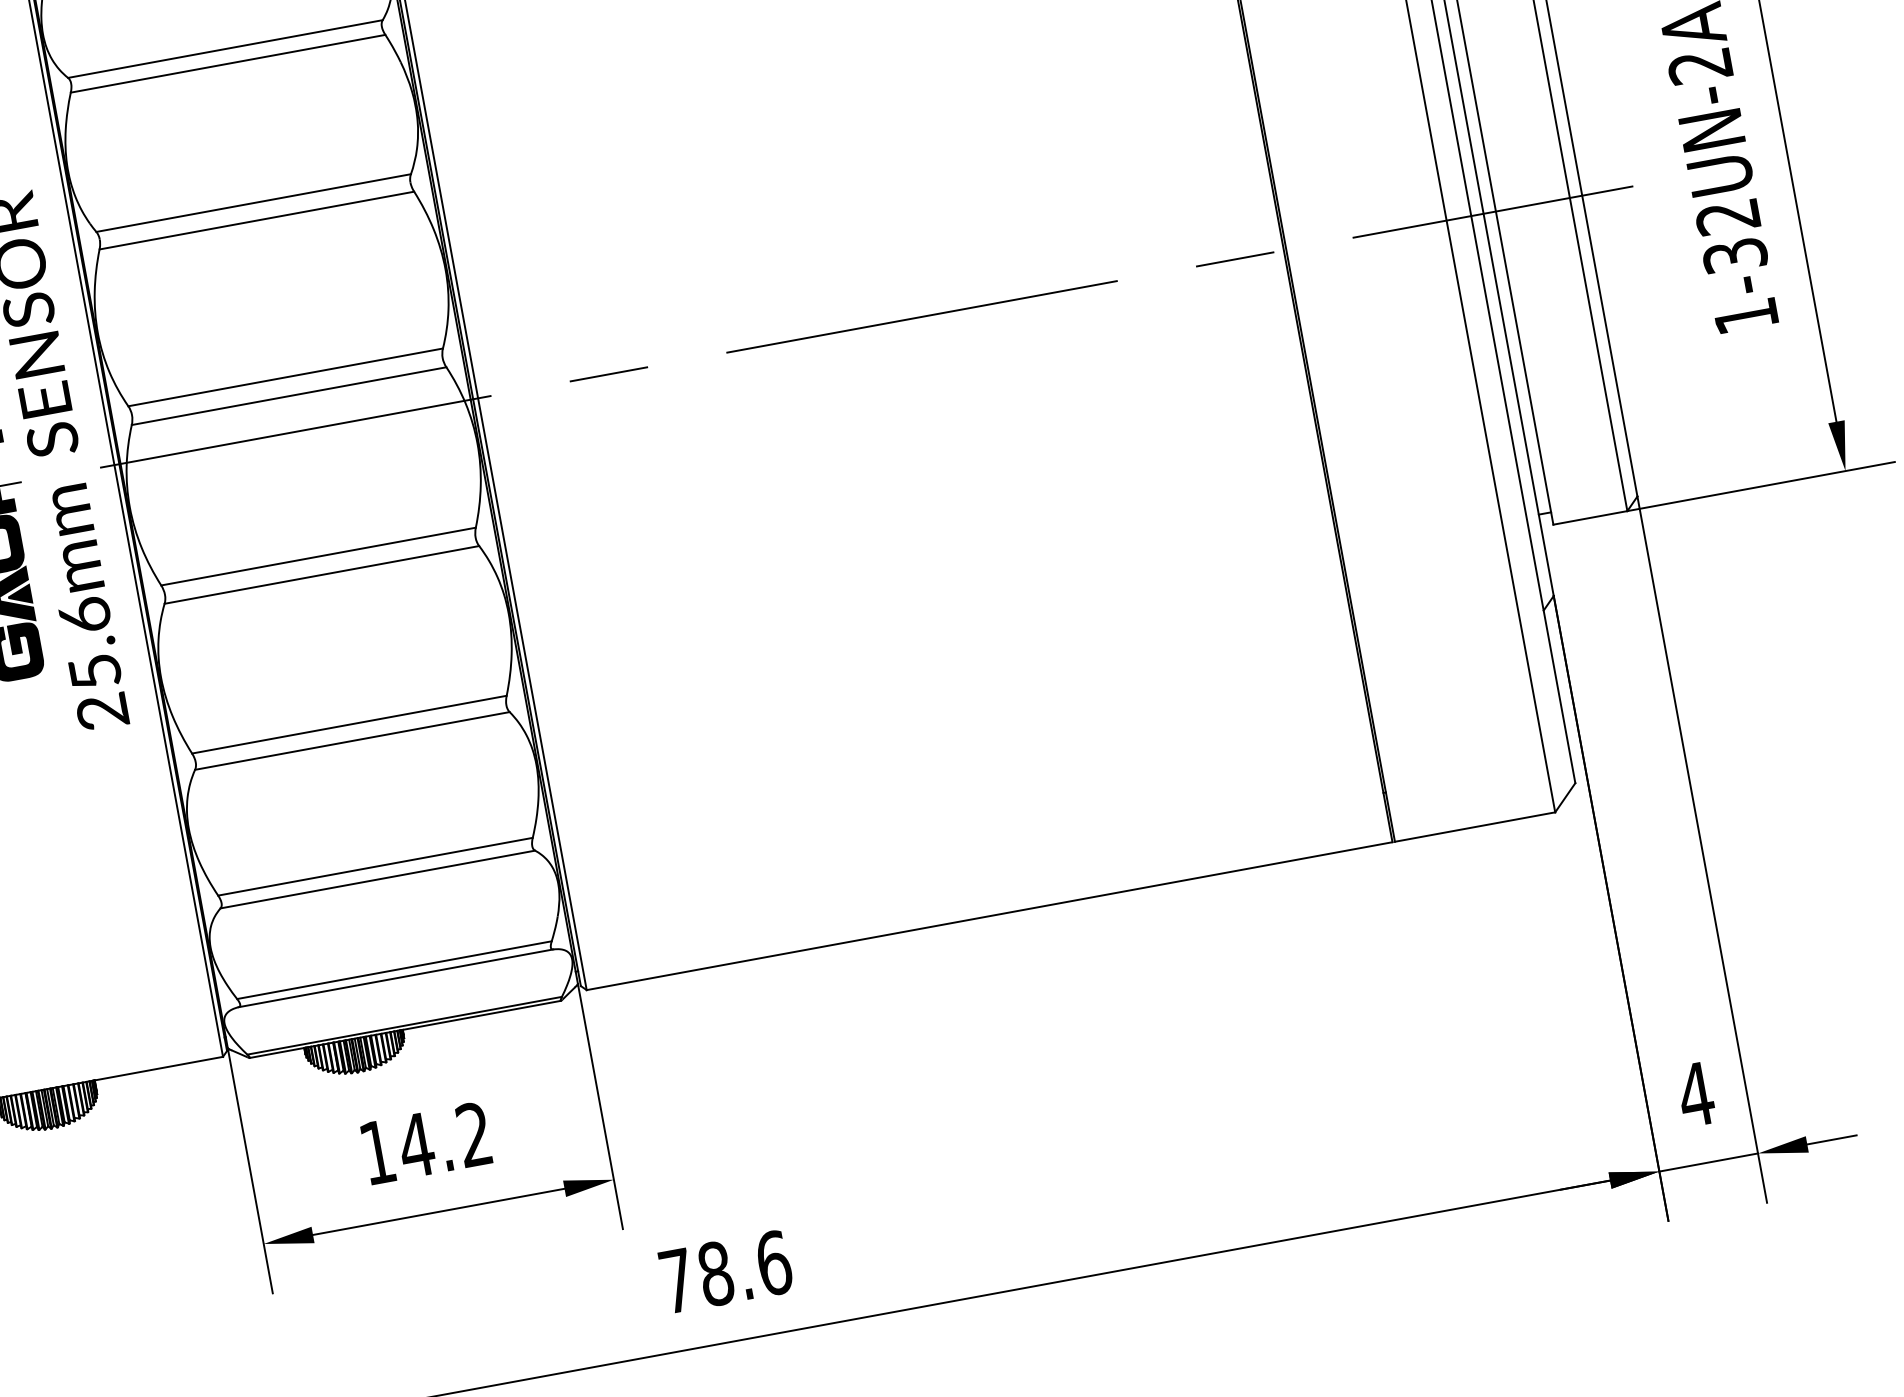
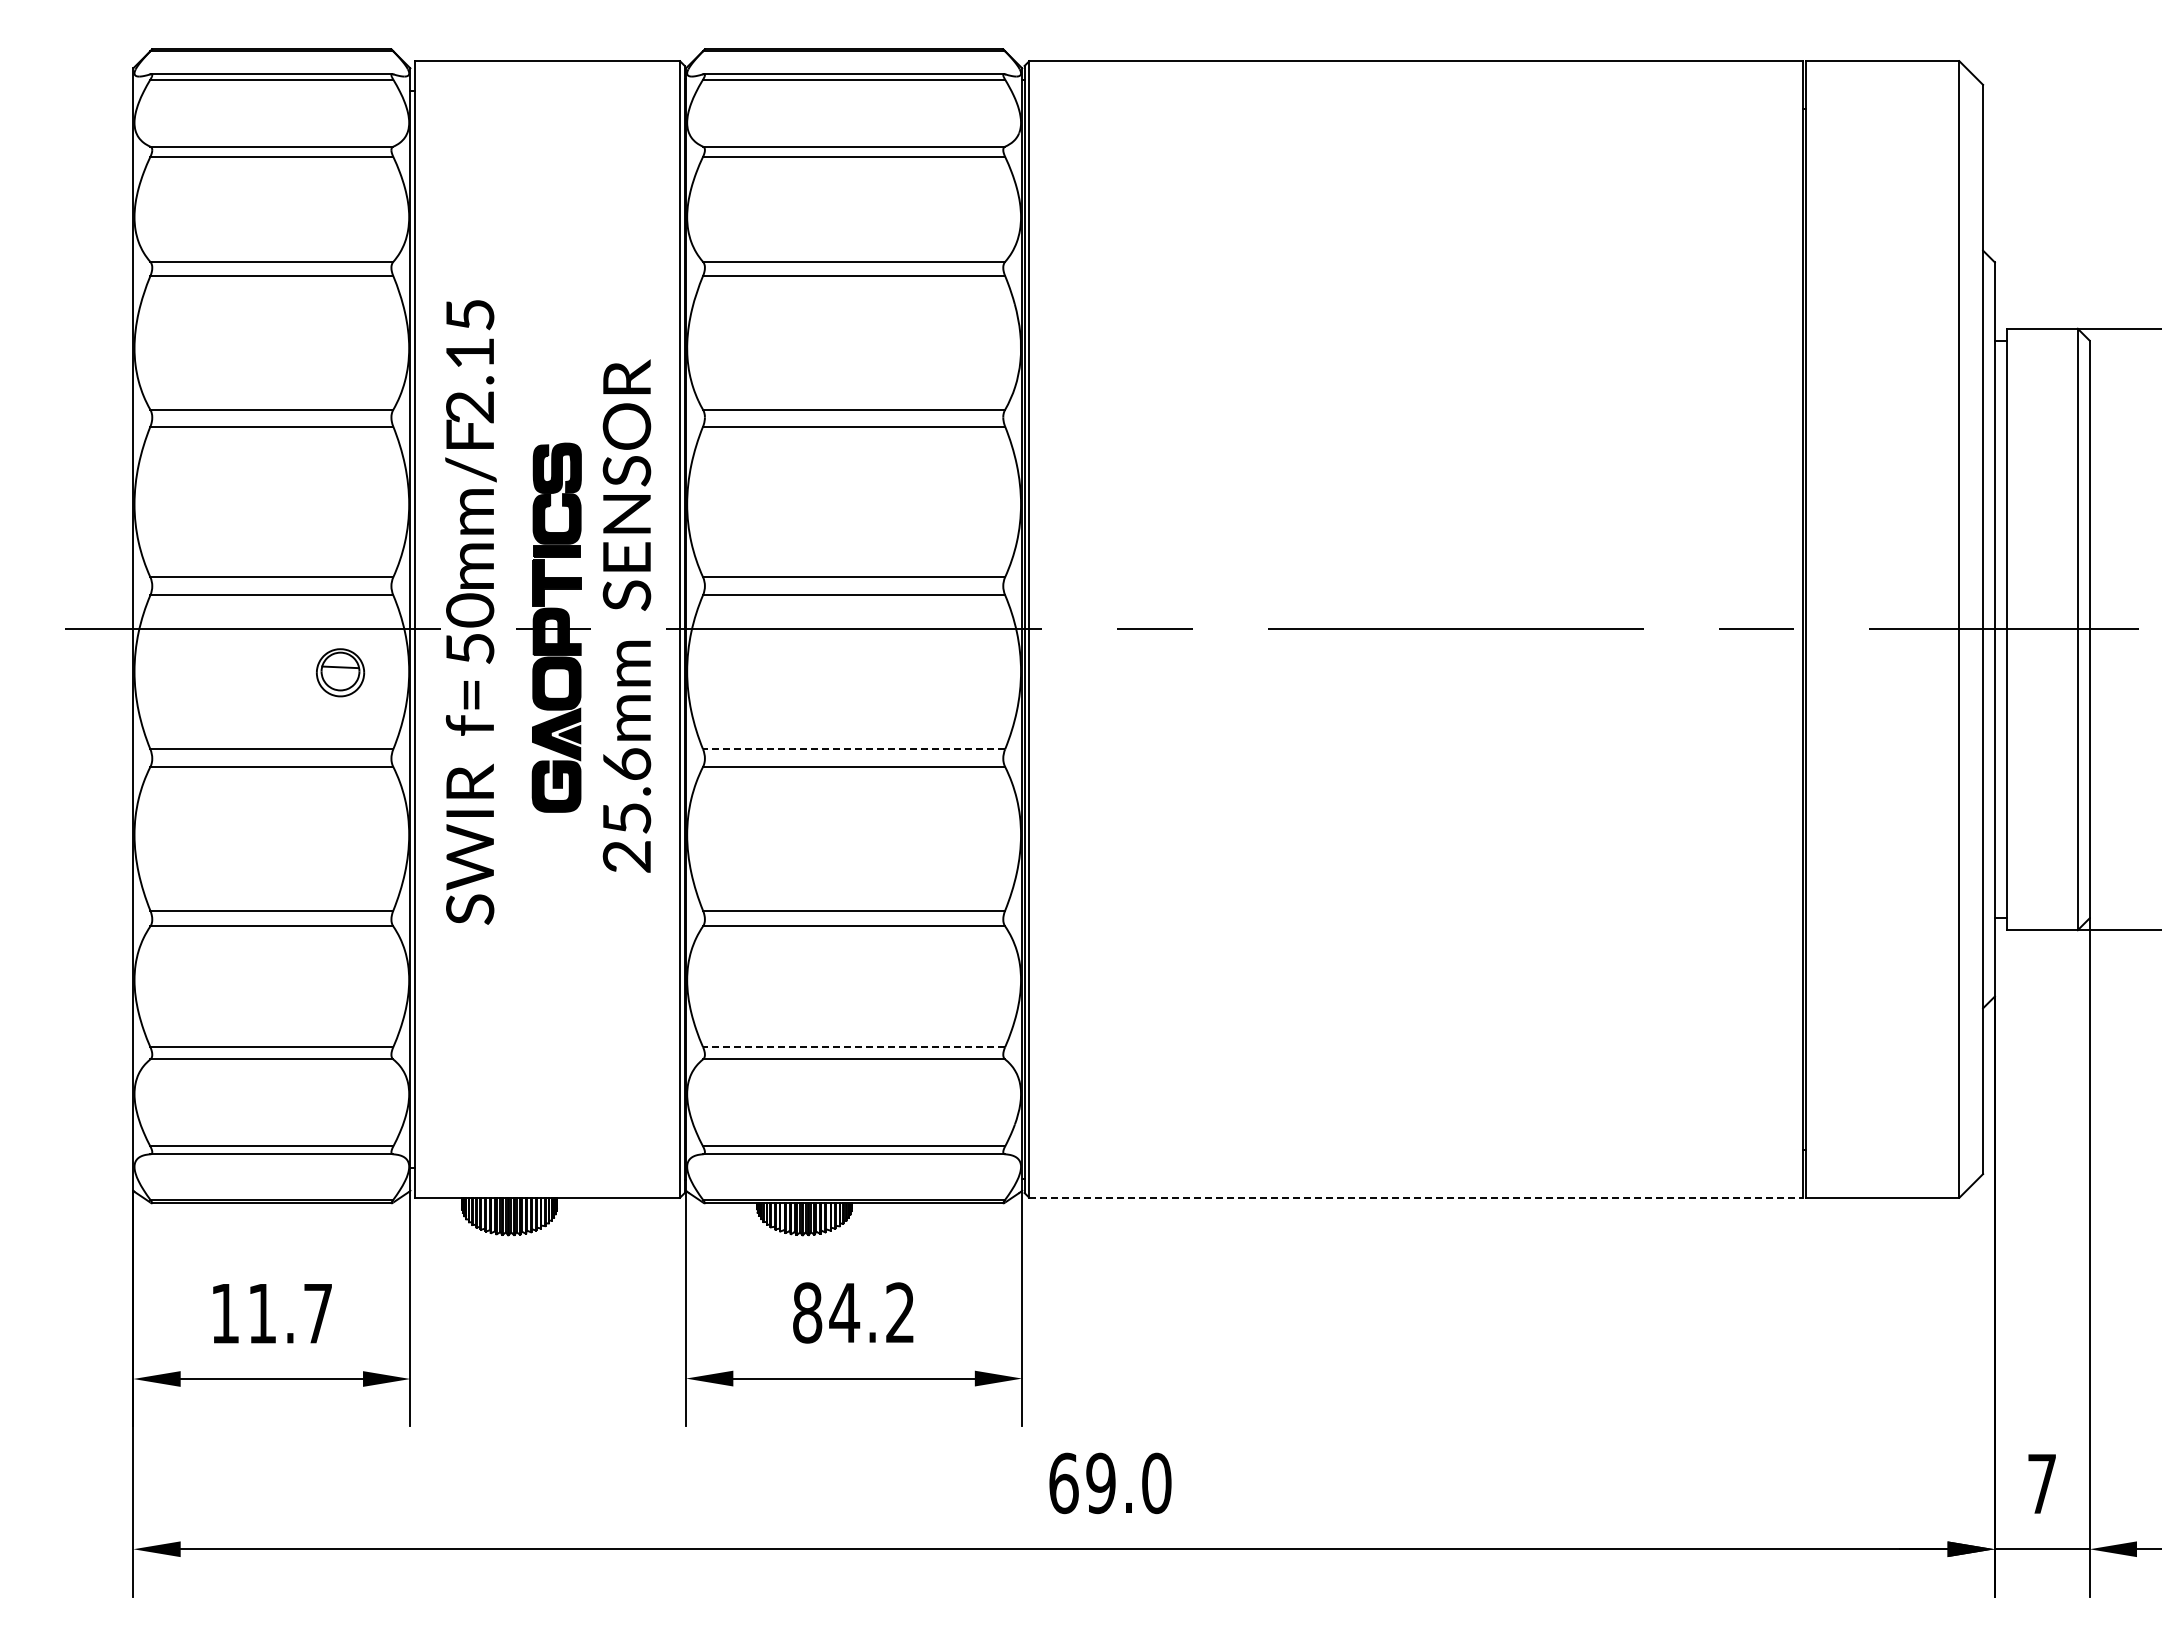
line: (317, 556) -> (853, 749), solid -> dashed
line: (374, 867) -> (853, 1047), solid -> dashed
line: (989, 915) -> (1416, 1197), solid -> dashed
text: (1695, 1094) -> (2041, 1483), 4 -> 7
text: (377, 1151) -> (807, 1312), 14.2 -> 84.2
text: (725, 1272) -> (1110, 1483), 78.6 -> 69.0

